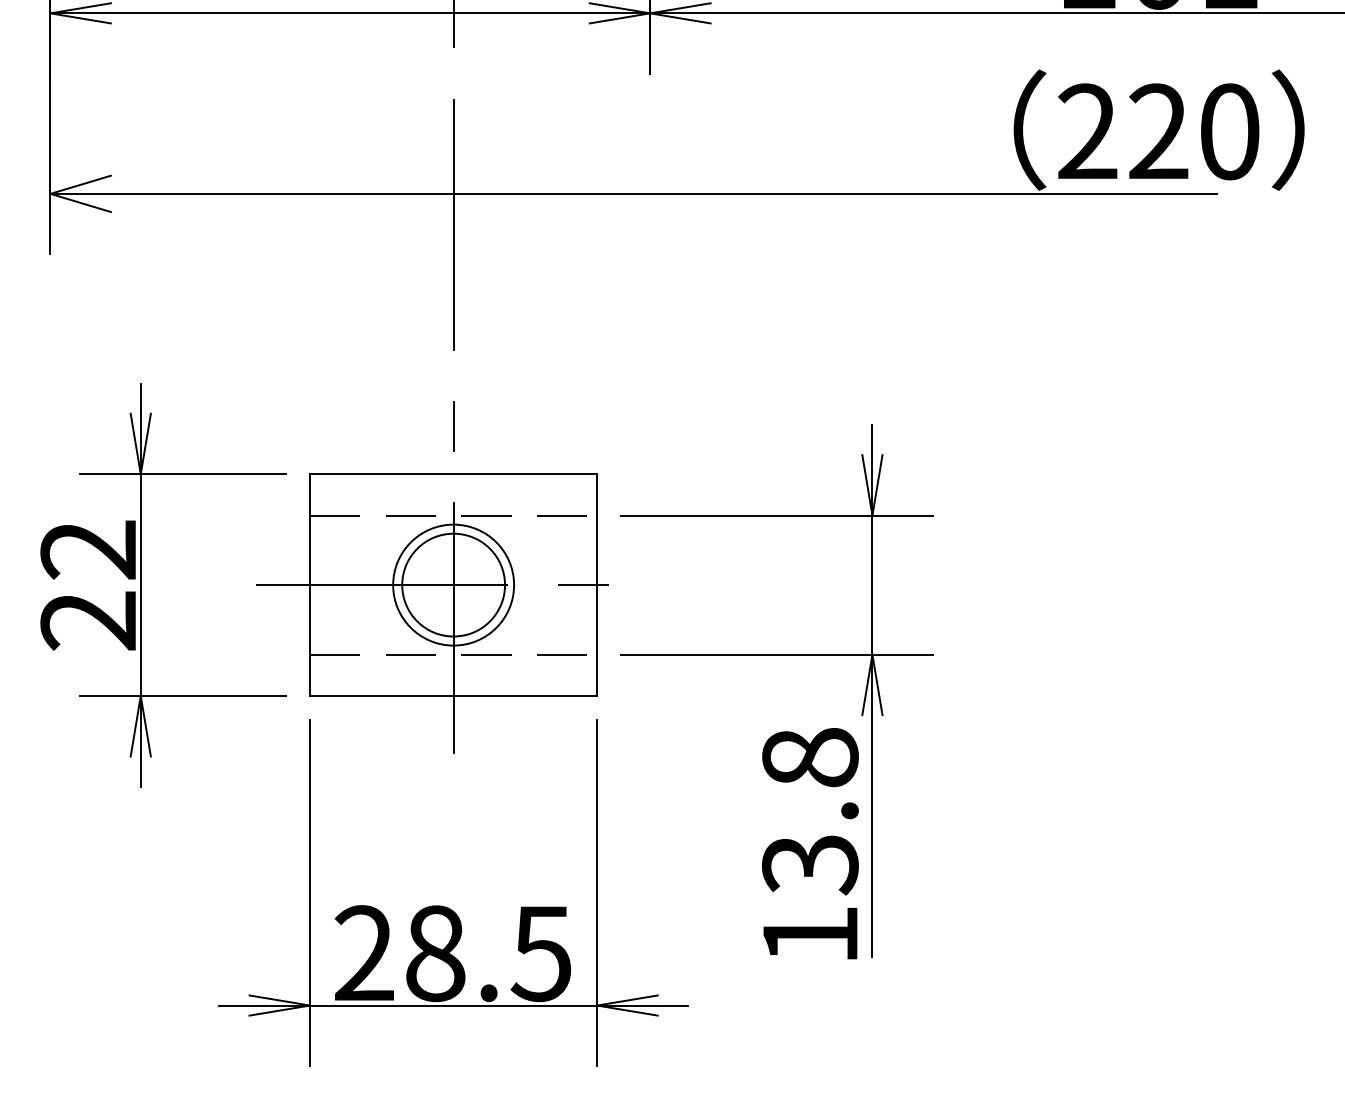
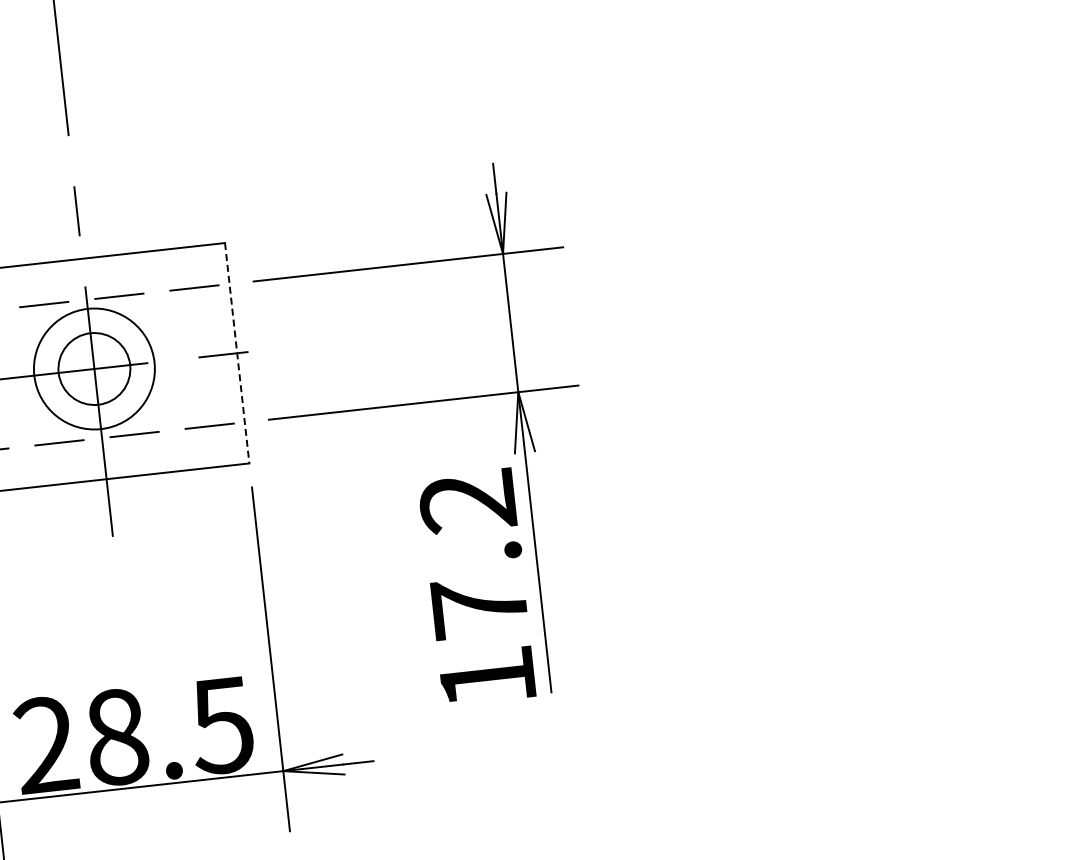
circle: (453, 584) -> (94, 368), size x0.7
line: (597, 585) -> (237, 353), solid -> dashed
text: (810, 811) -> (473, 554), 13.8 -> 17.2

